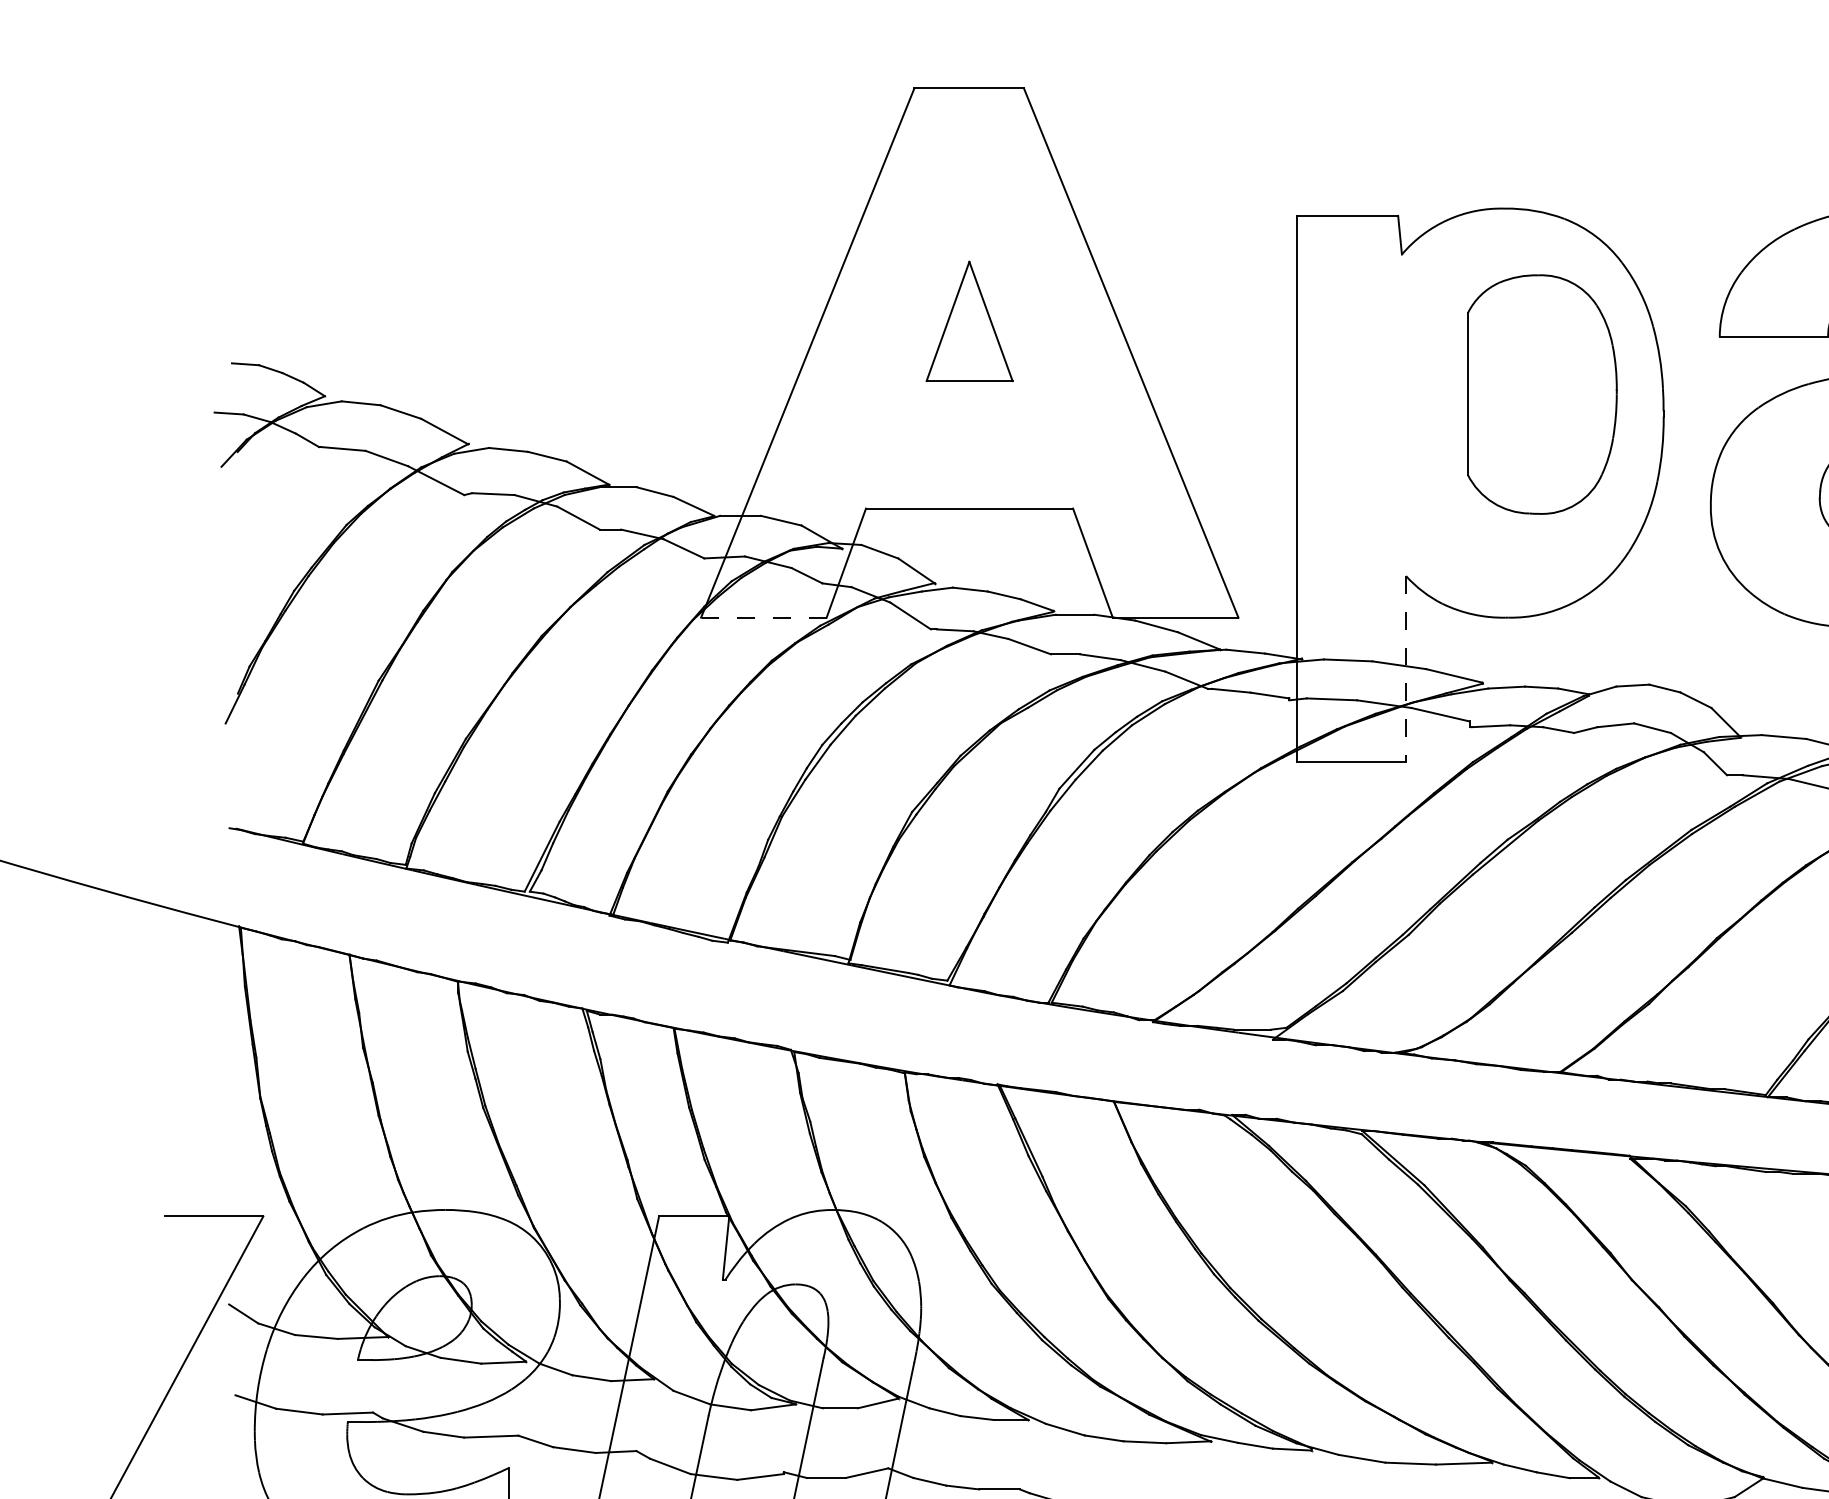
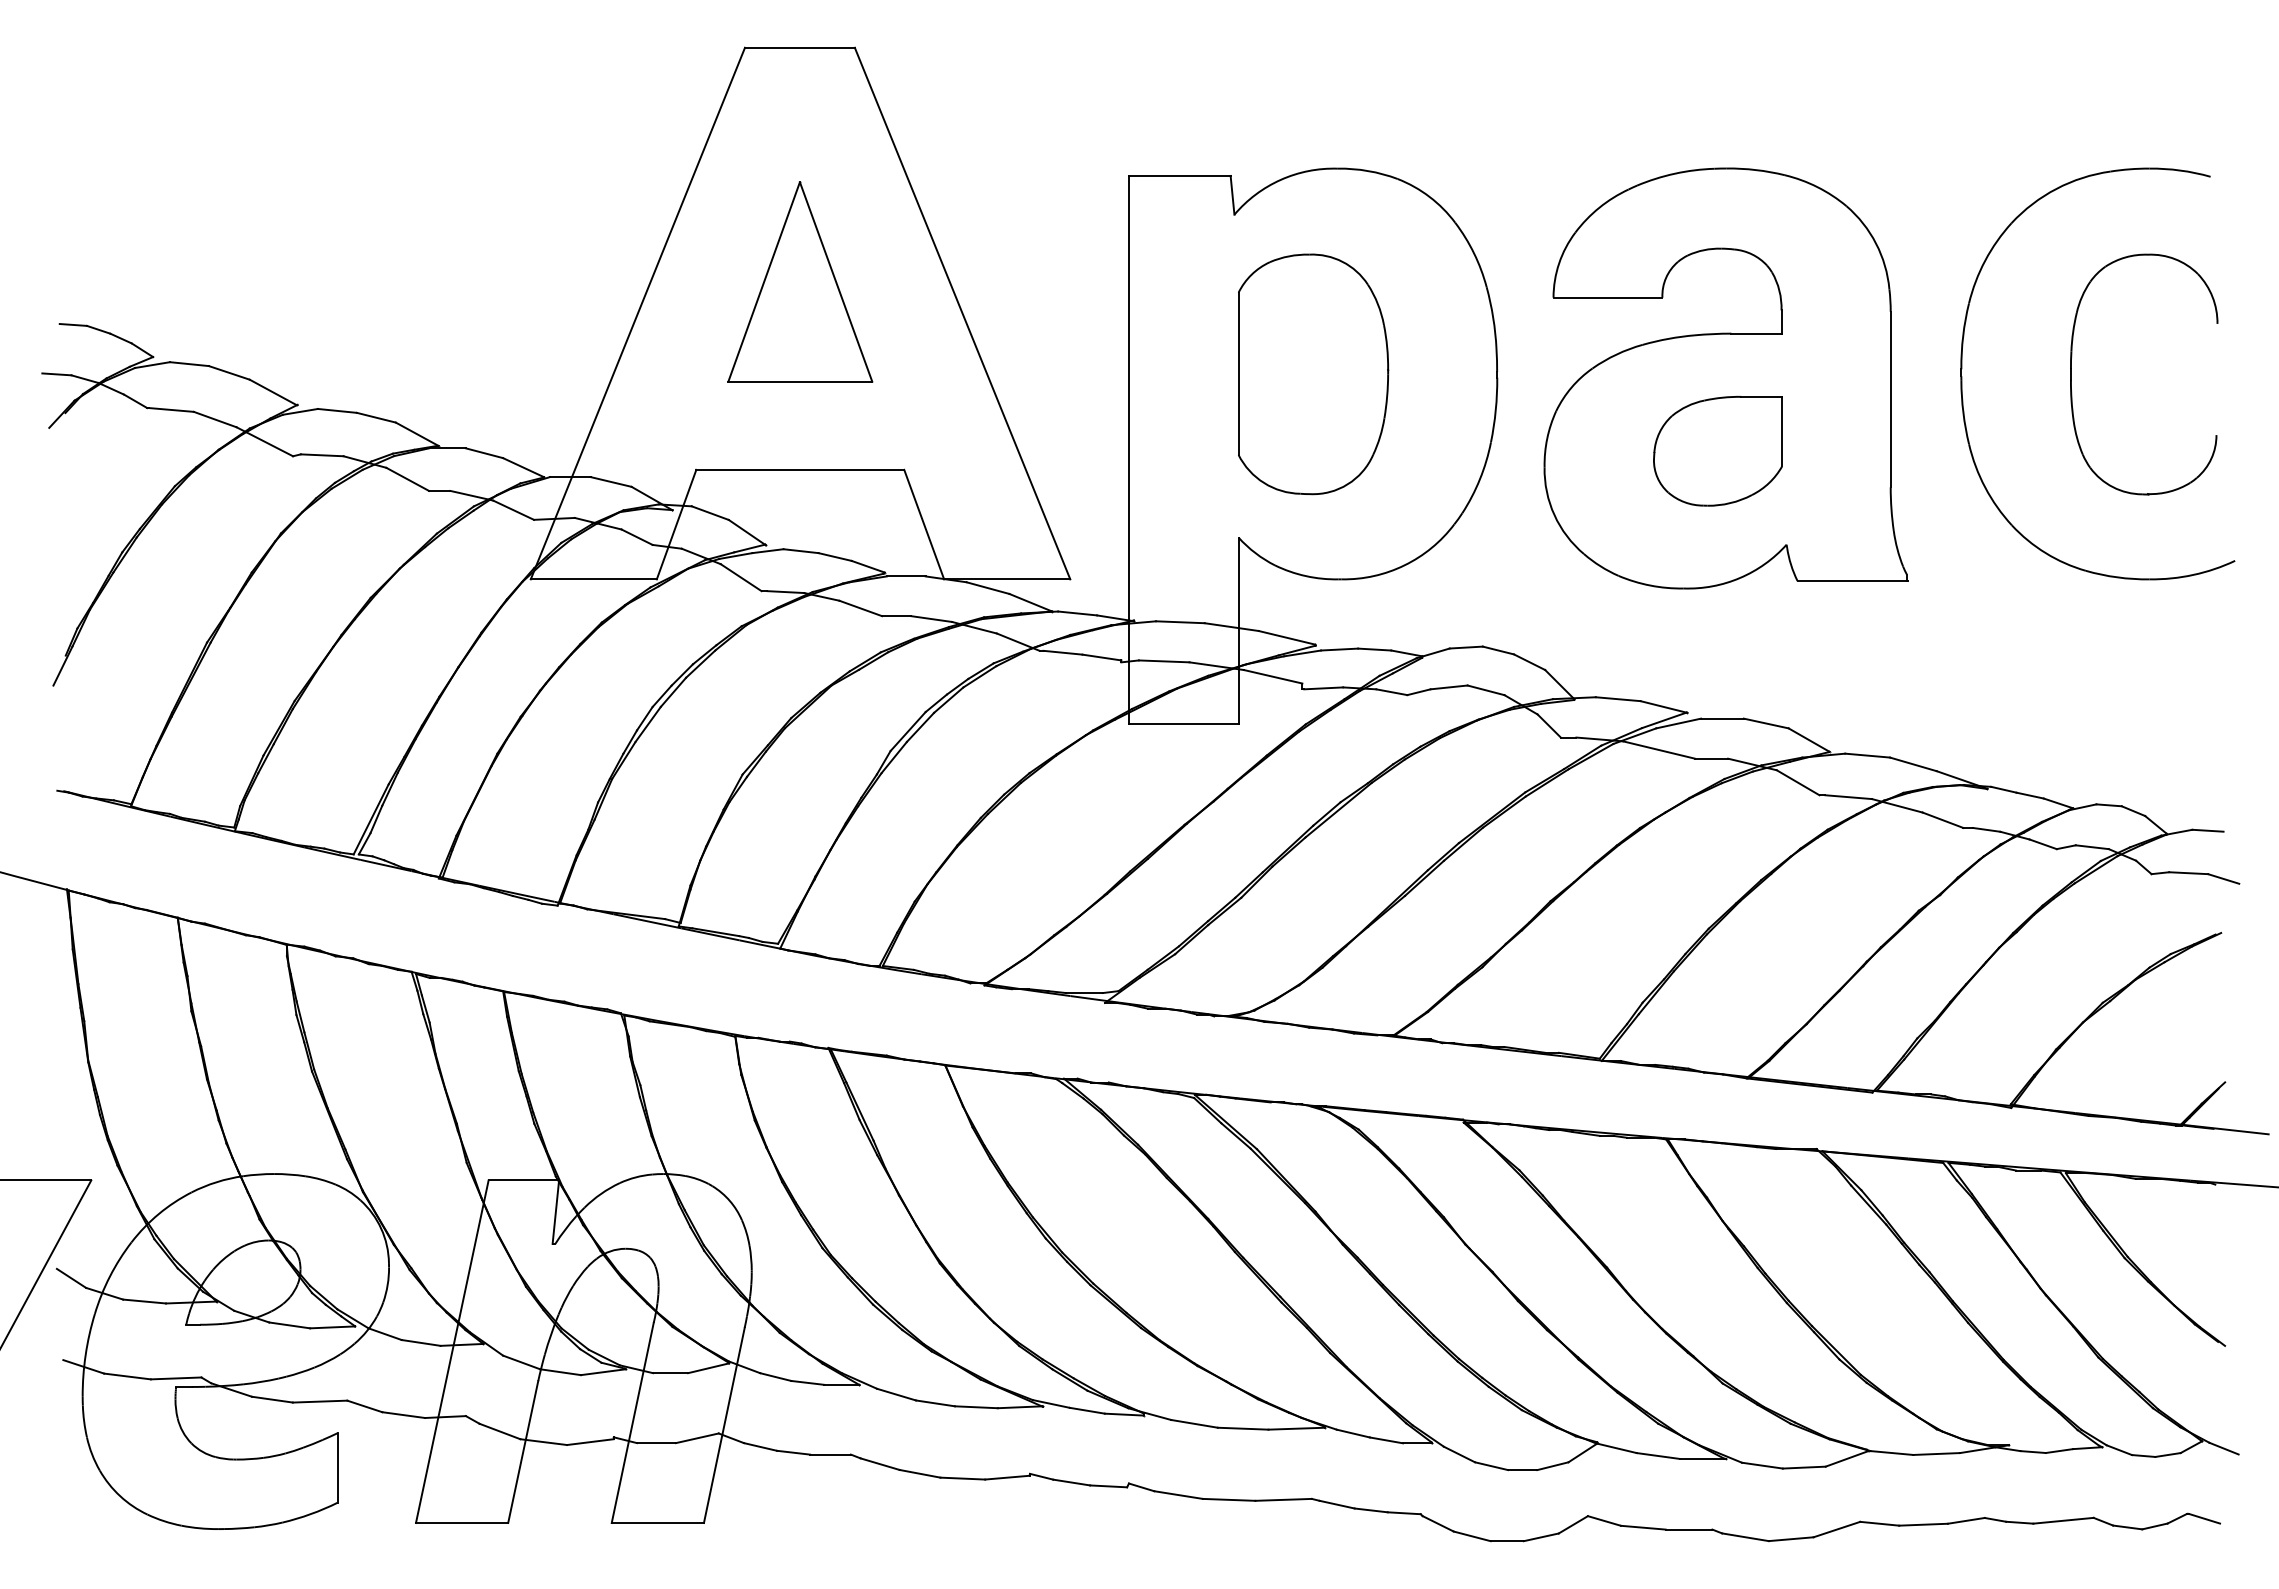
part: (969, 321) -> (800, 281), size x1.67
part: (1542, 394) -> (1313, 374), moved
line: (763, 617) -> (593, 579), dashed -> solid
line: (1405, 669) -> (1238, 631), dashed -> solid

